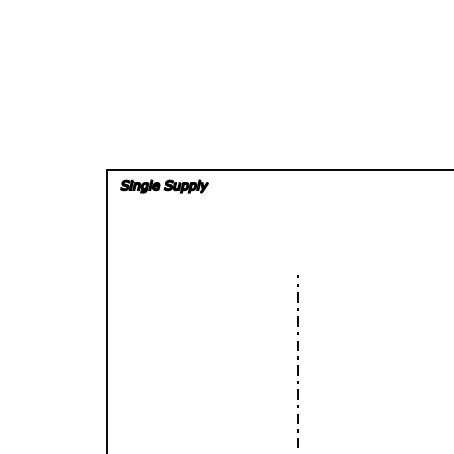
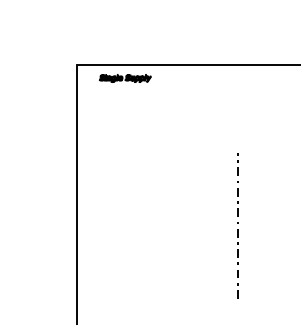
part: (164, 186) -> (125, 78), size x0.7

